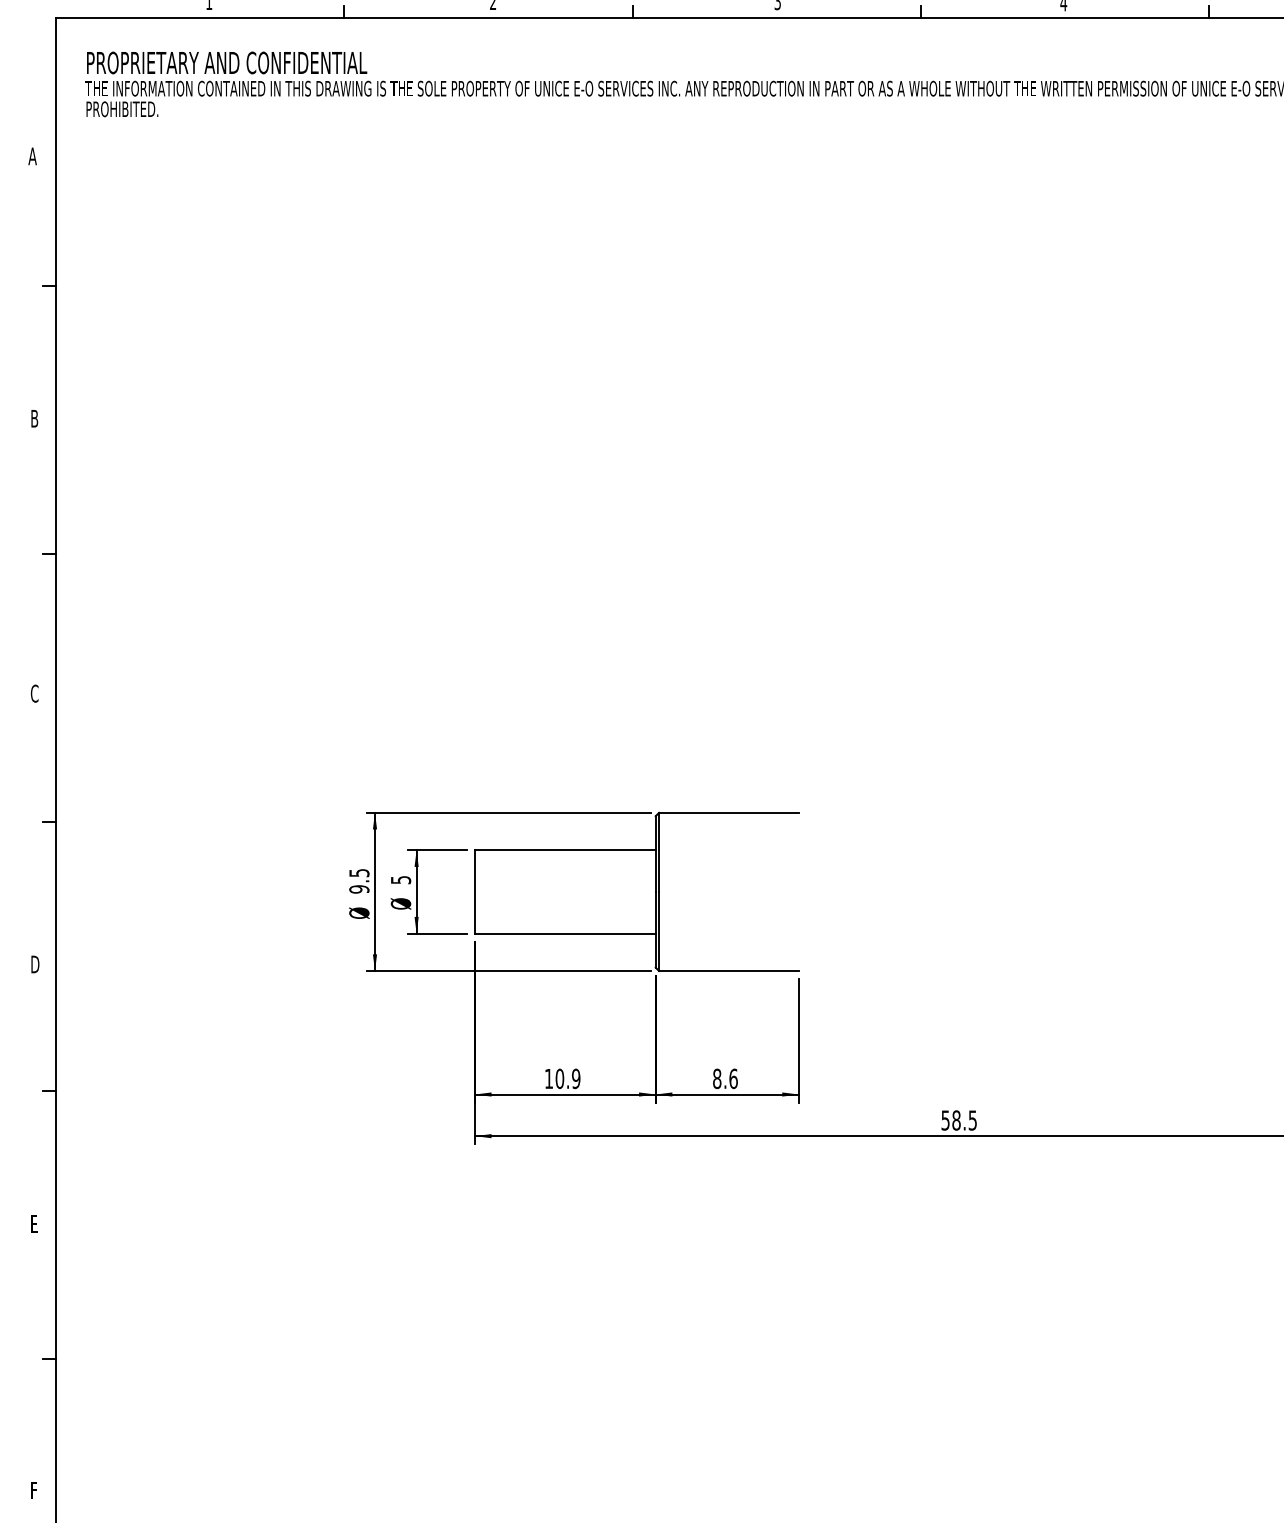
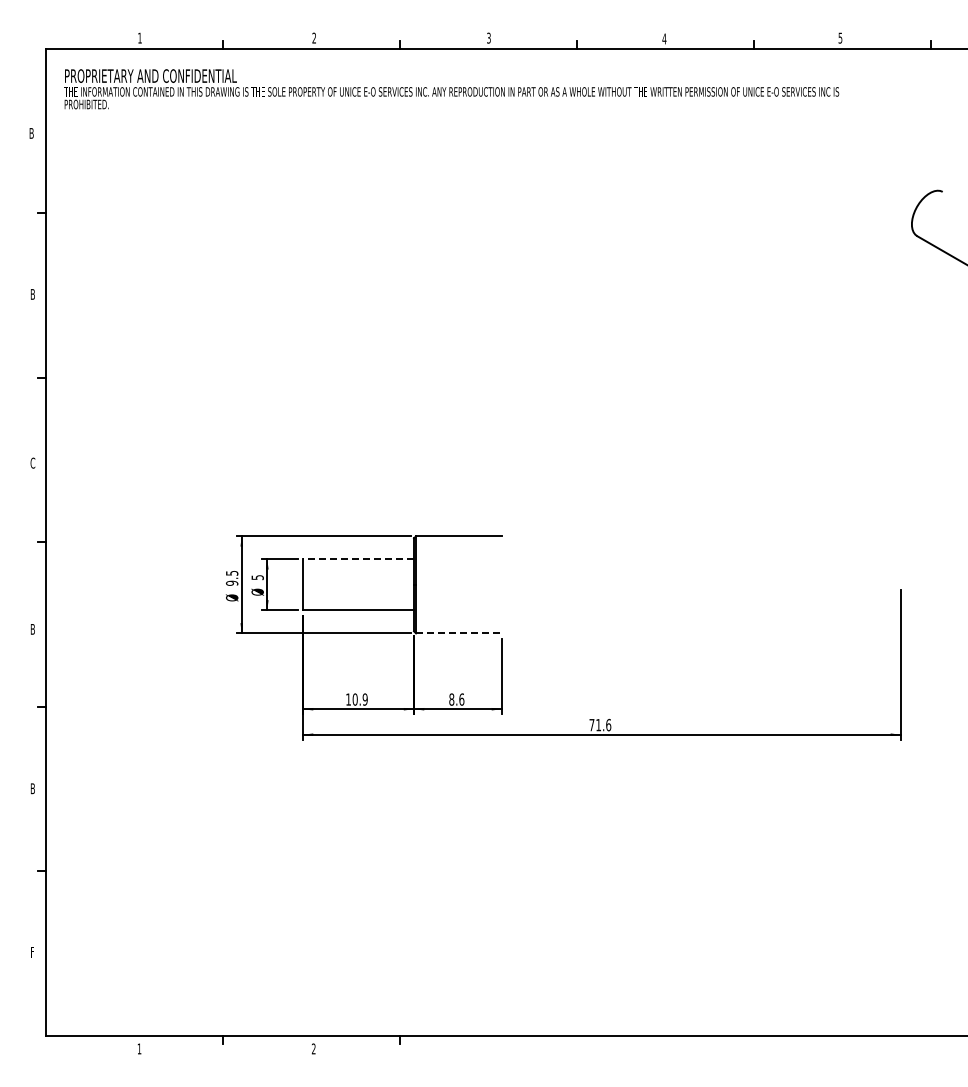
text: (32, 156) -> (31, 133), A -> B
line: (565, 850) -> (358, 559), solid -> dashed
text: (35, 963) -> (33, 628), D -> B
line: (729, 971) -> (459, 633), solid -> dashed
text: (959, 1119) -> (600, 724), 58.5 -> 71.6
text: (34, 1223) -> (32, 788), E -> B

